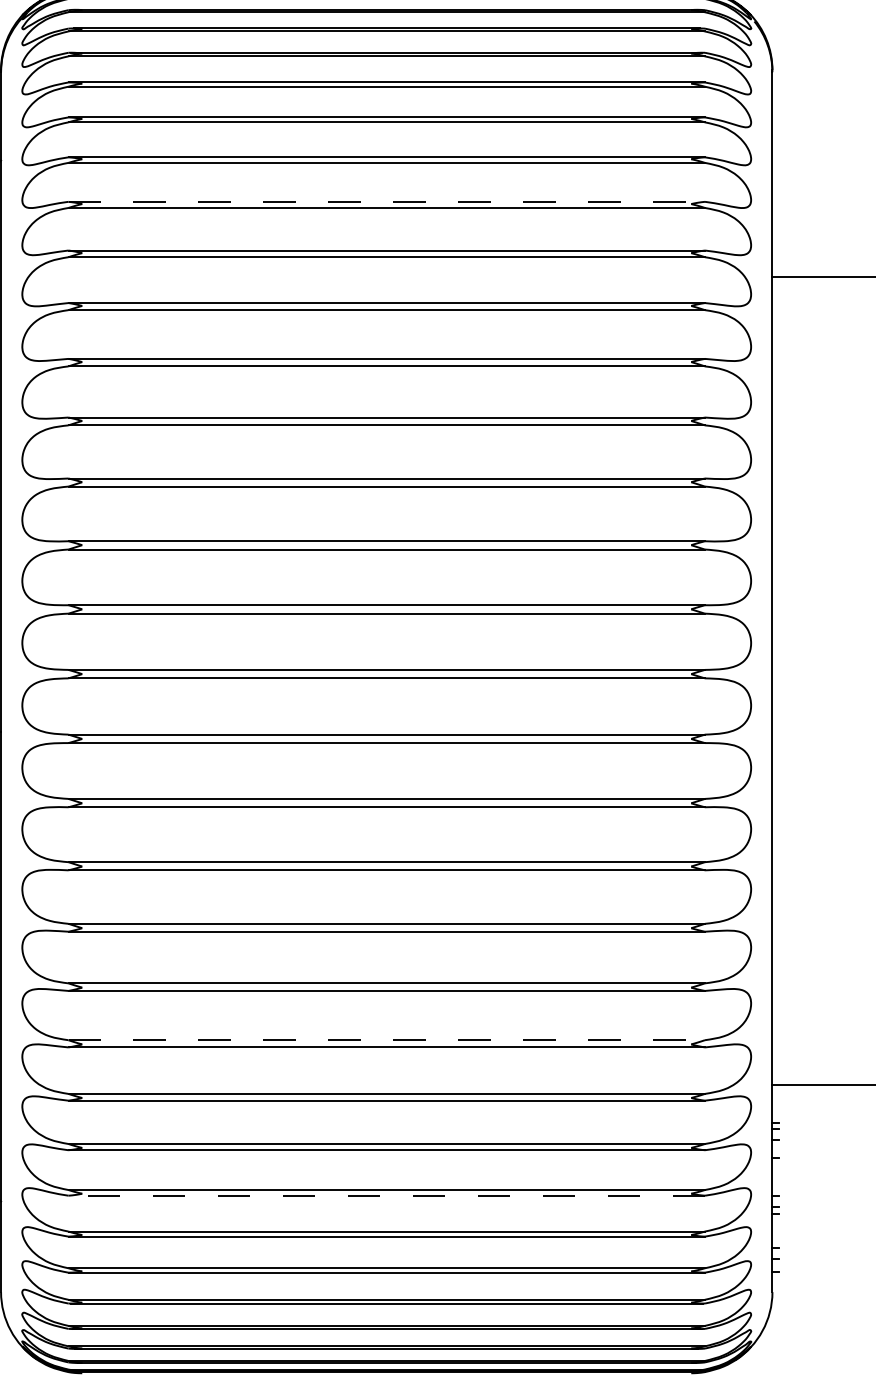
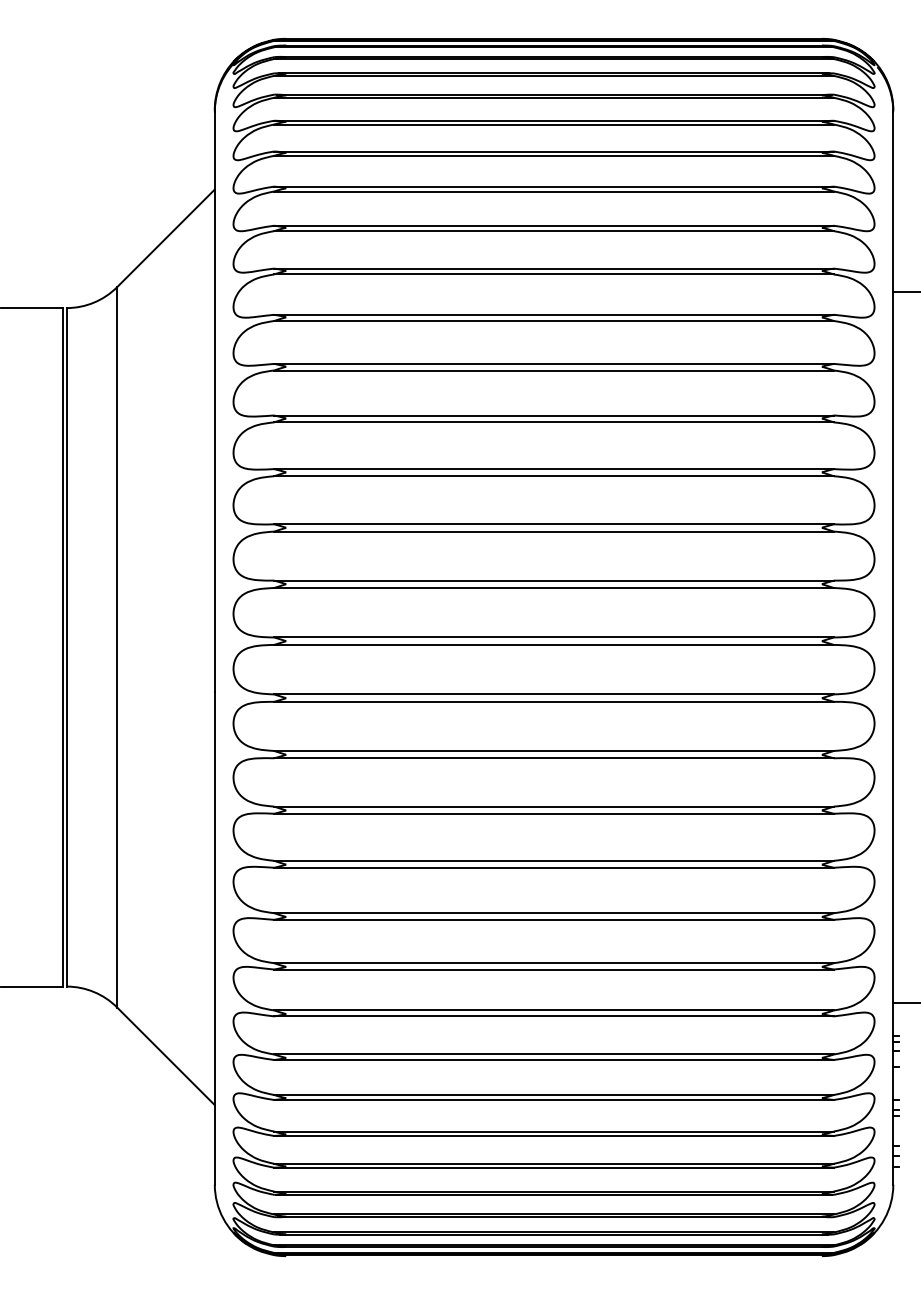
line: (387, 201) -> (554, 225), dashed -> solid
line: (387, 1040) -> (554, 963), dashed -> solid
line: (387, 1195) -> (554, 1099), dashed -> solid

